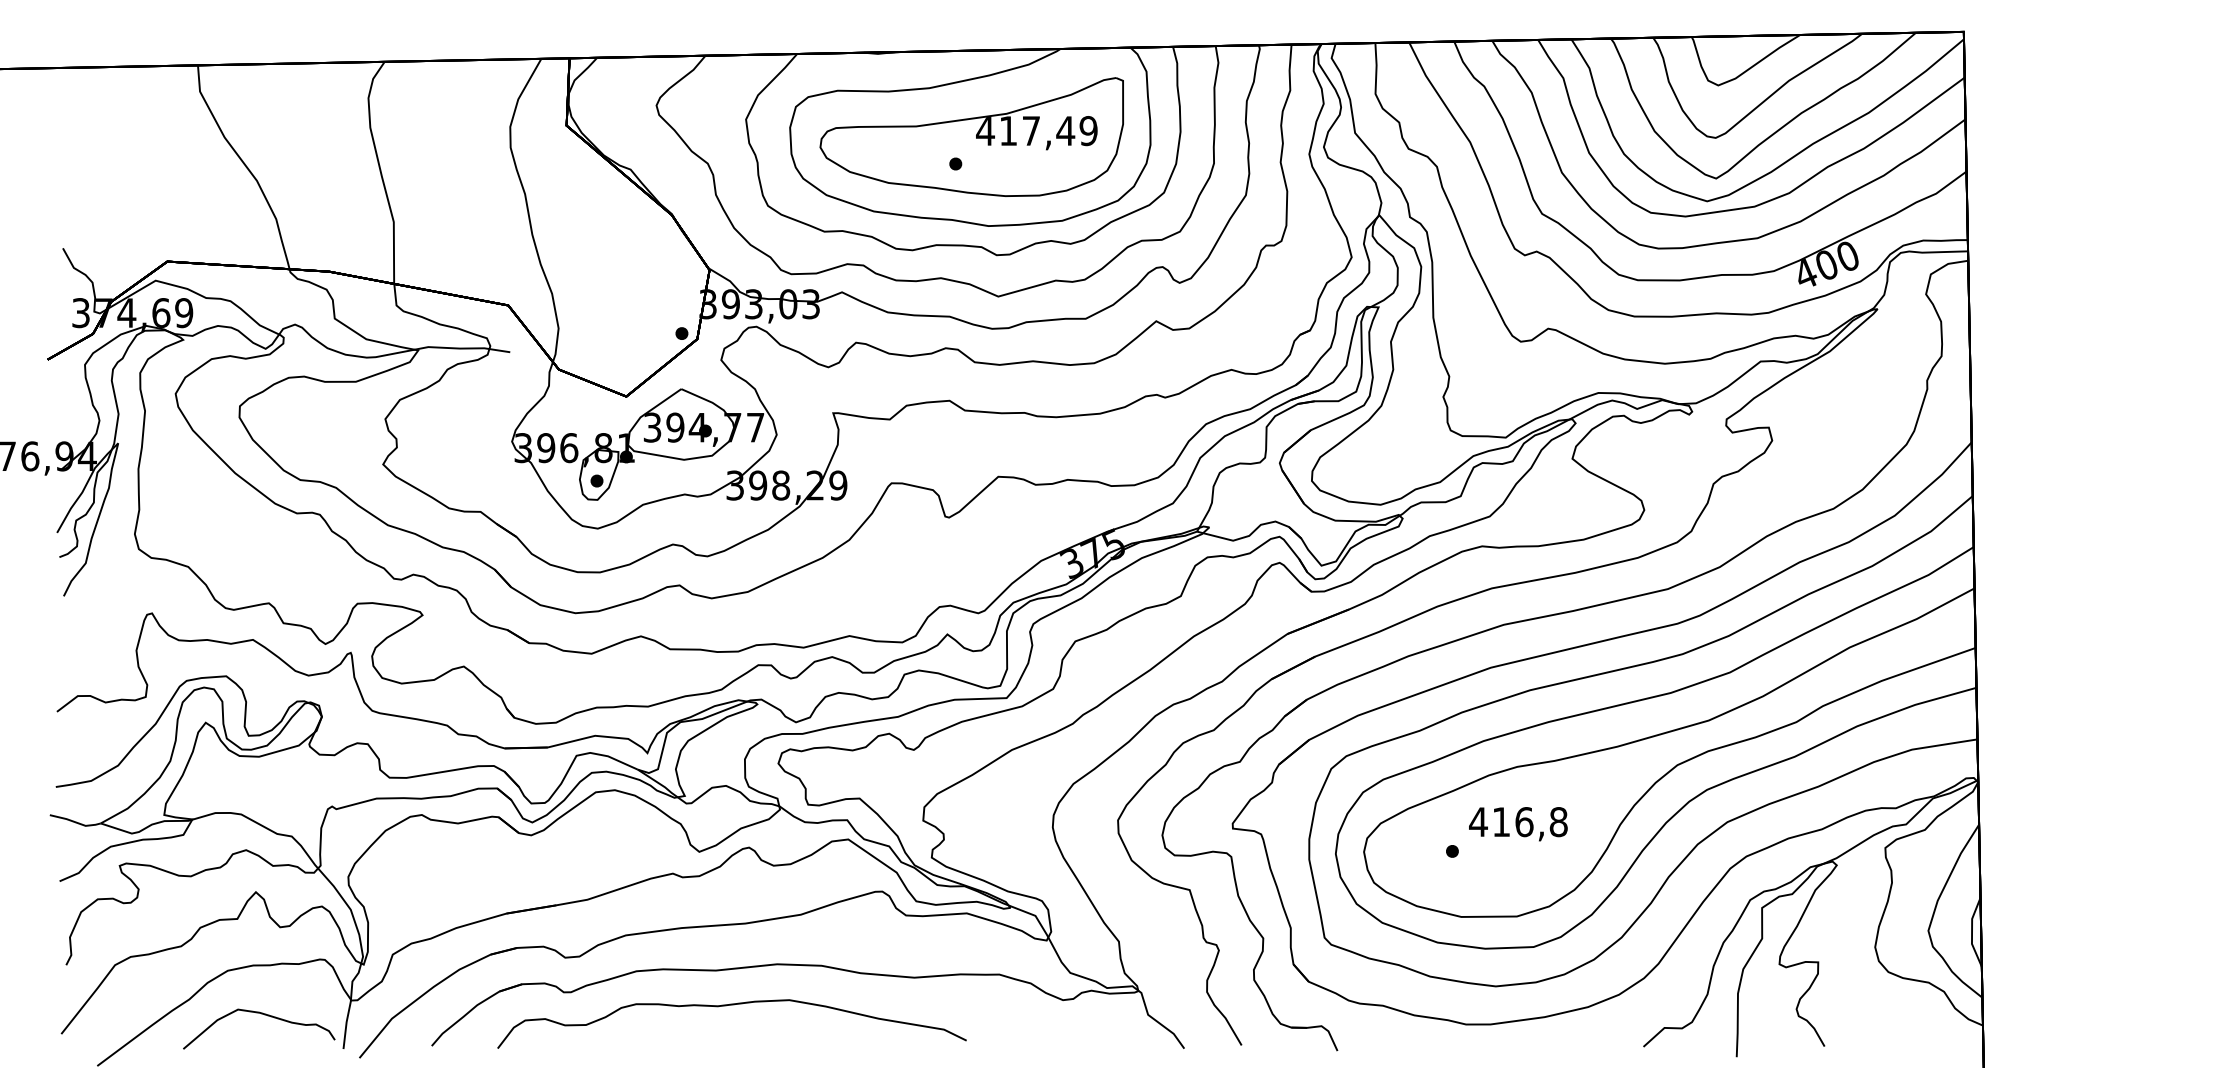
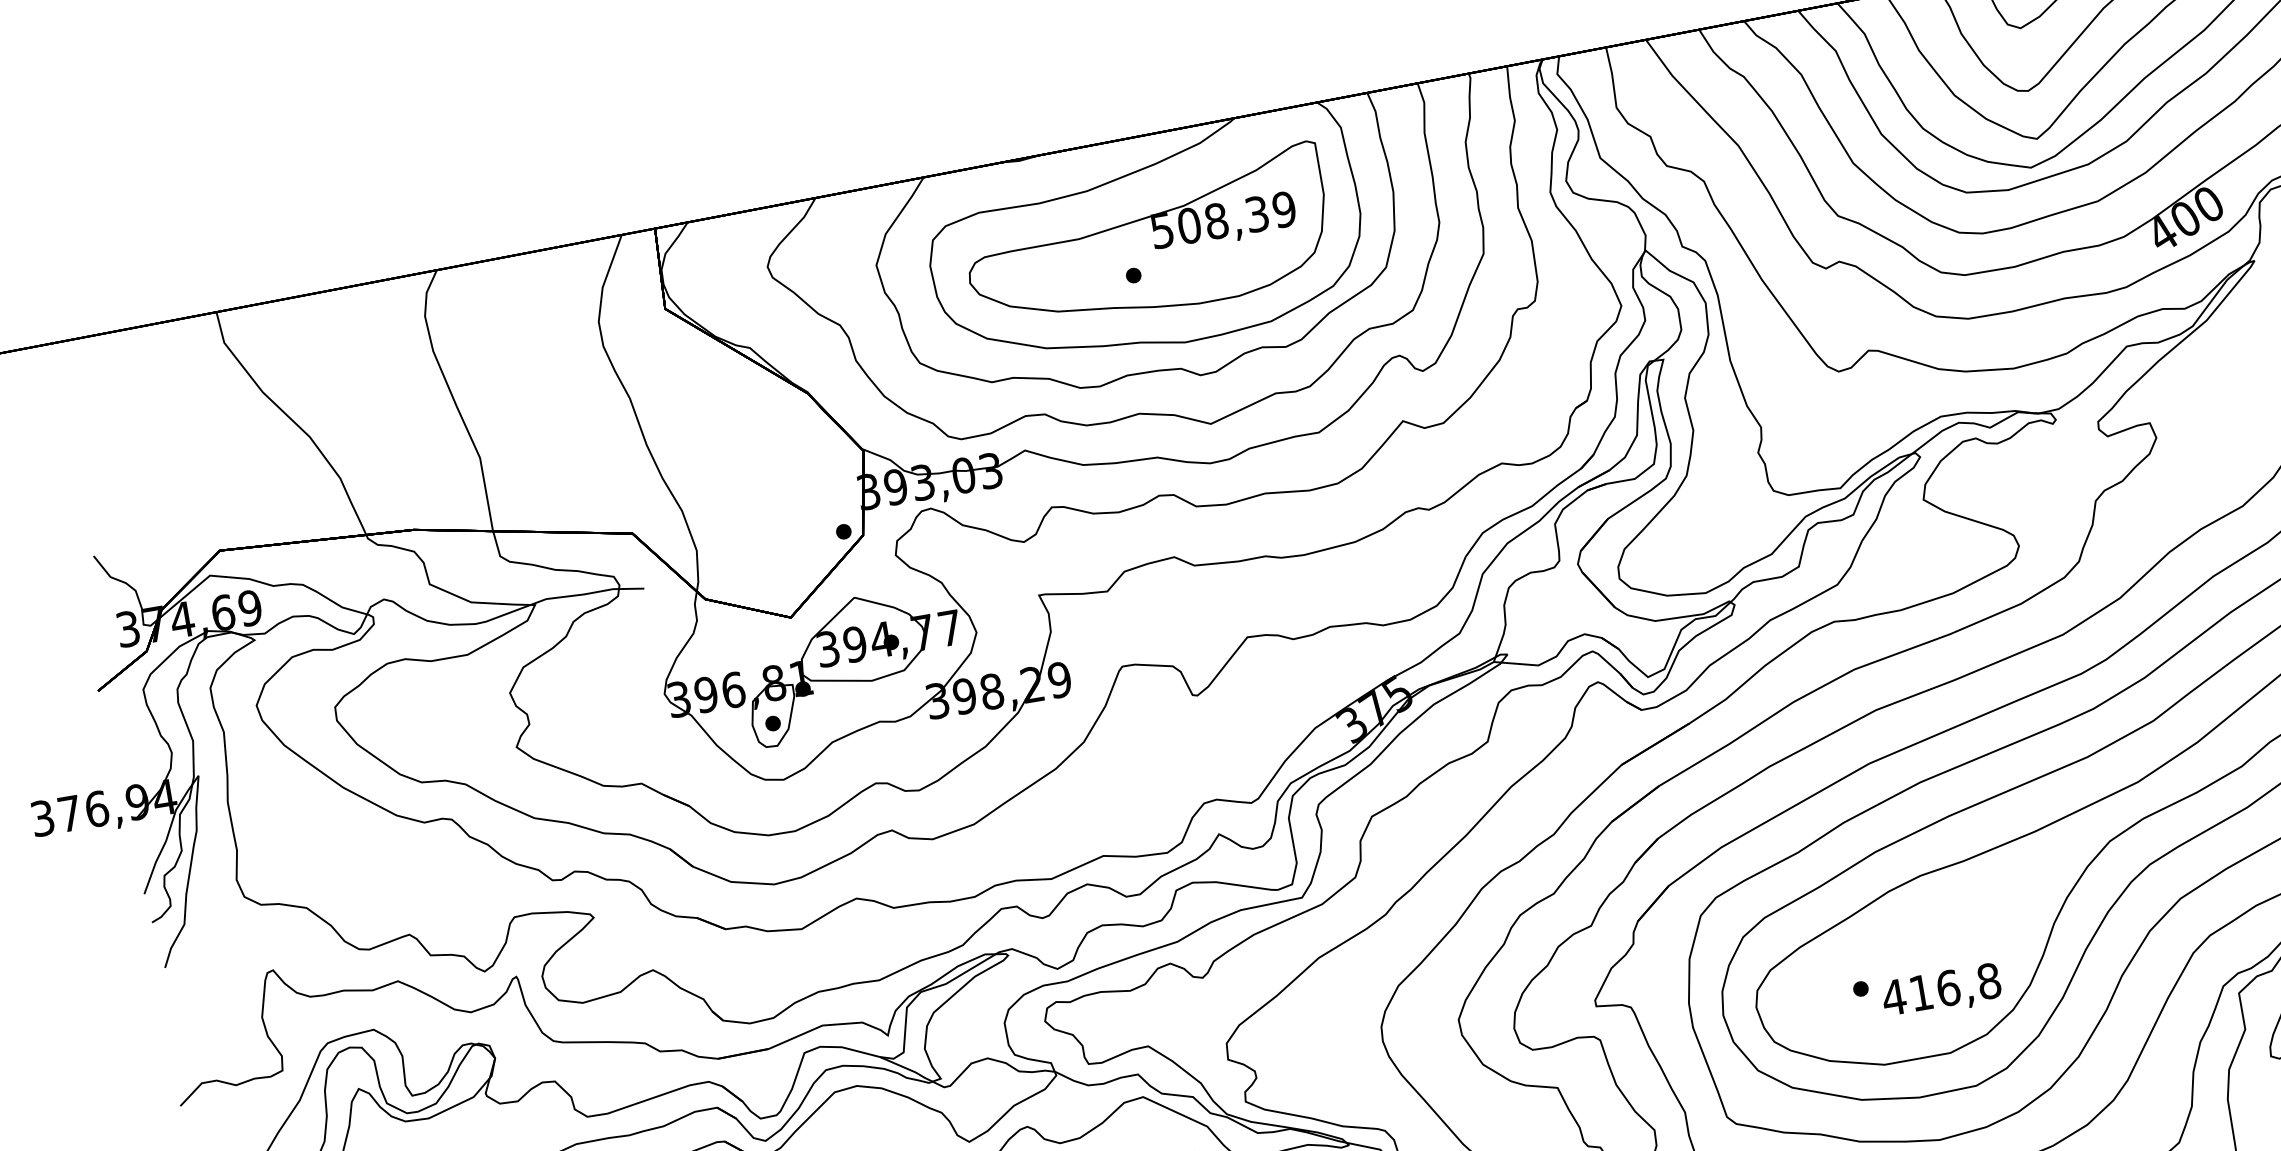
text: (1025, 131) -> (1209, 222), 417,49 -> 508,39
text: (1518, 824) -> (1941, 992), moved

